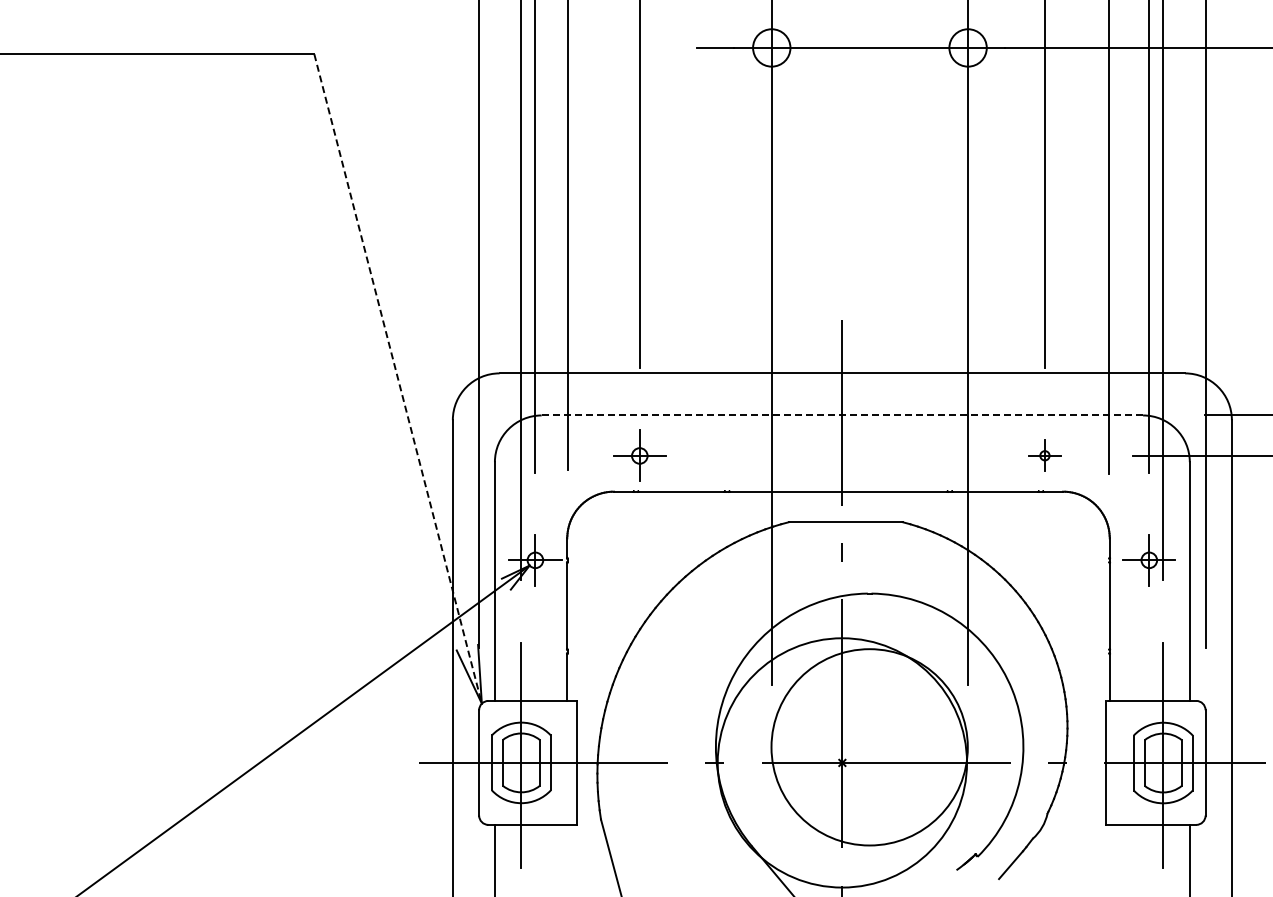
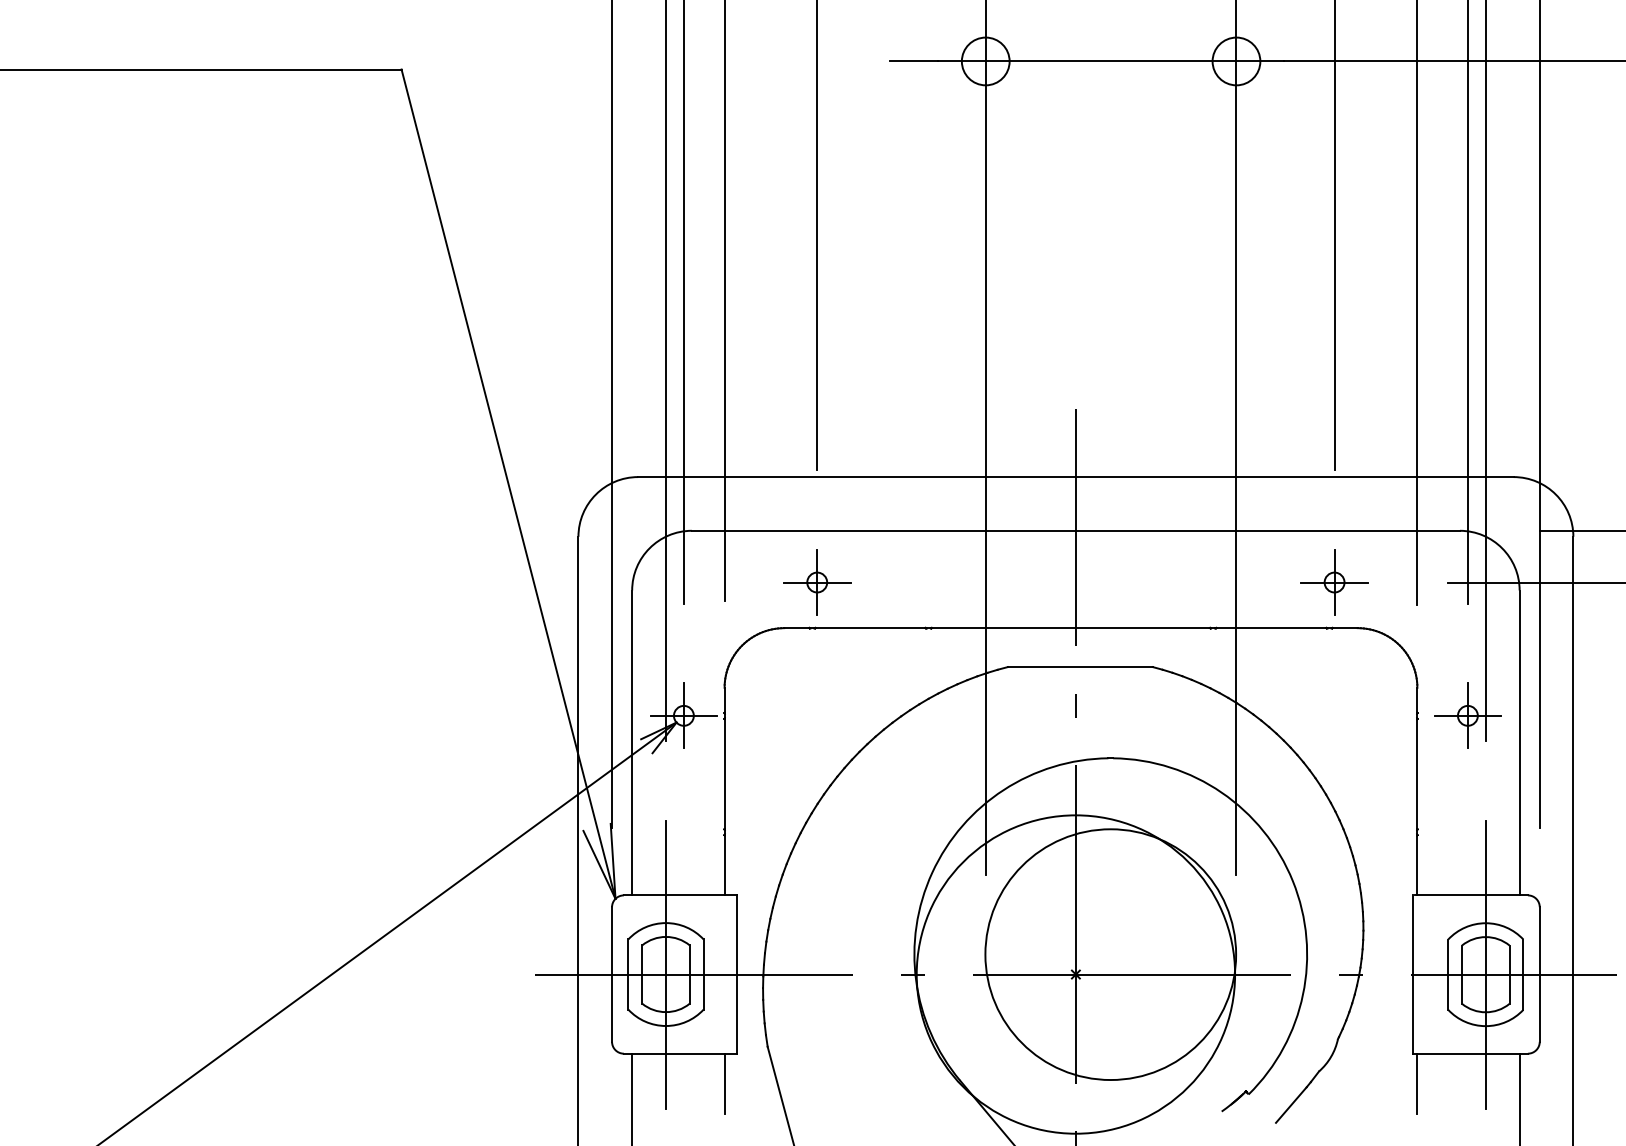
line: (398, 379) -> (509, 484), dashed -> solid
line: (842, 415) -> (1076, 530), dashed -> solid
part: (1044, 455) -> (1334, 581), size x1.67
line: (567, 848) -> (724, 1083), added
line: (1109, 848) -> (1417, 1083), added

